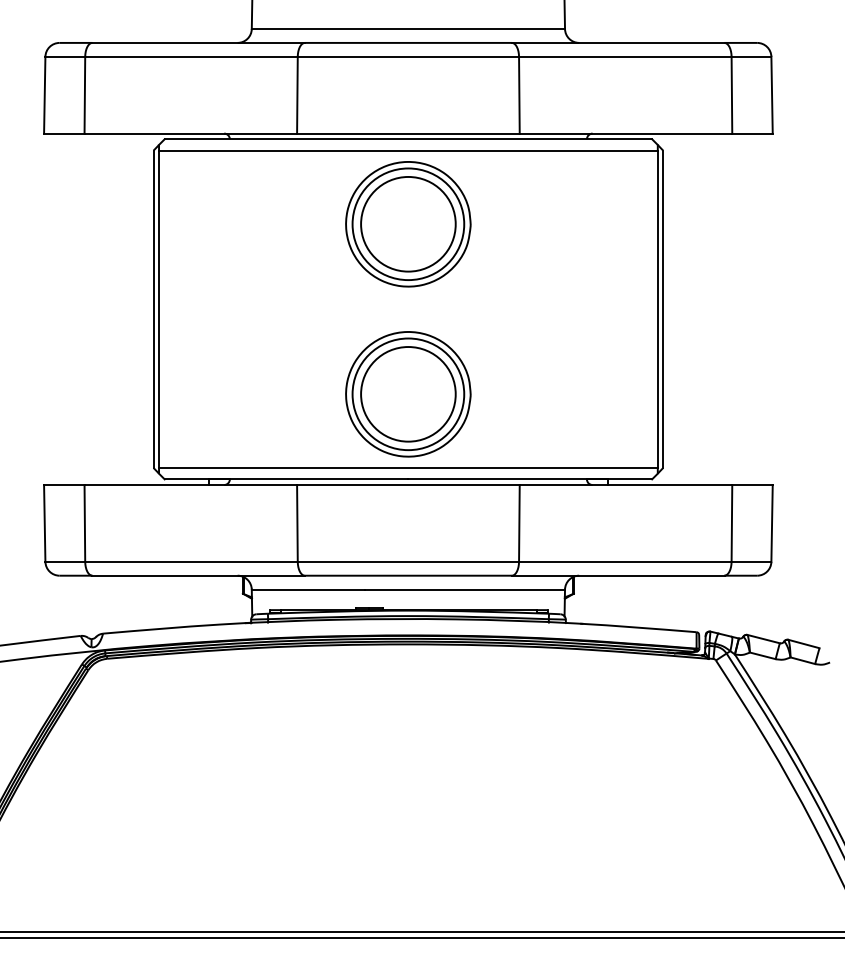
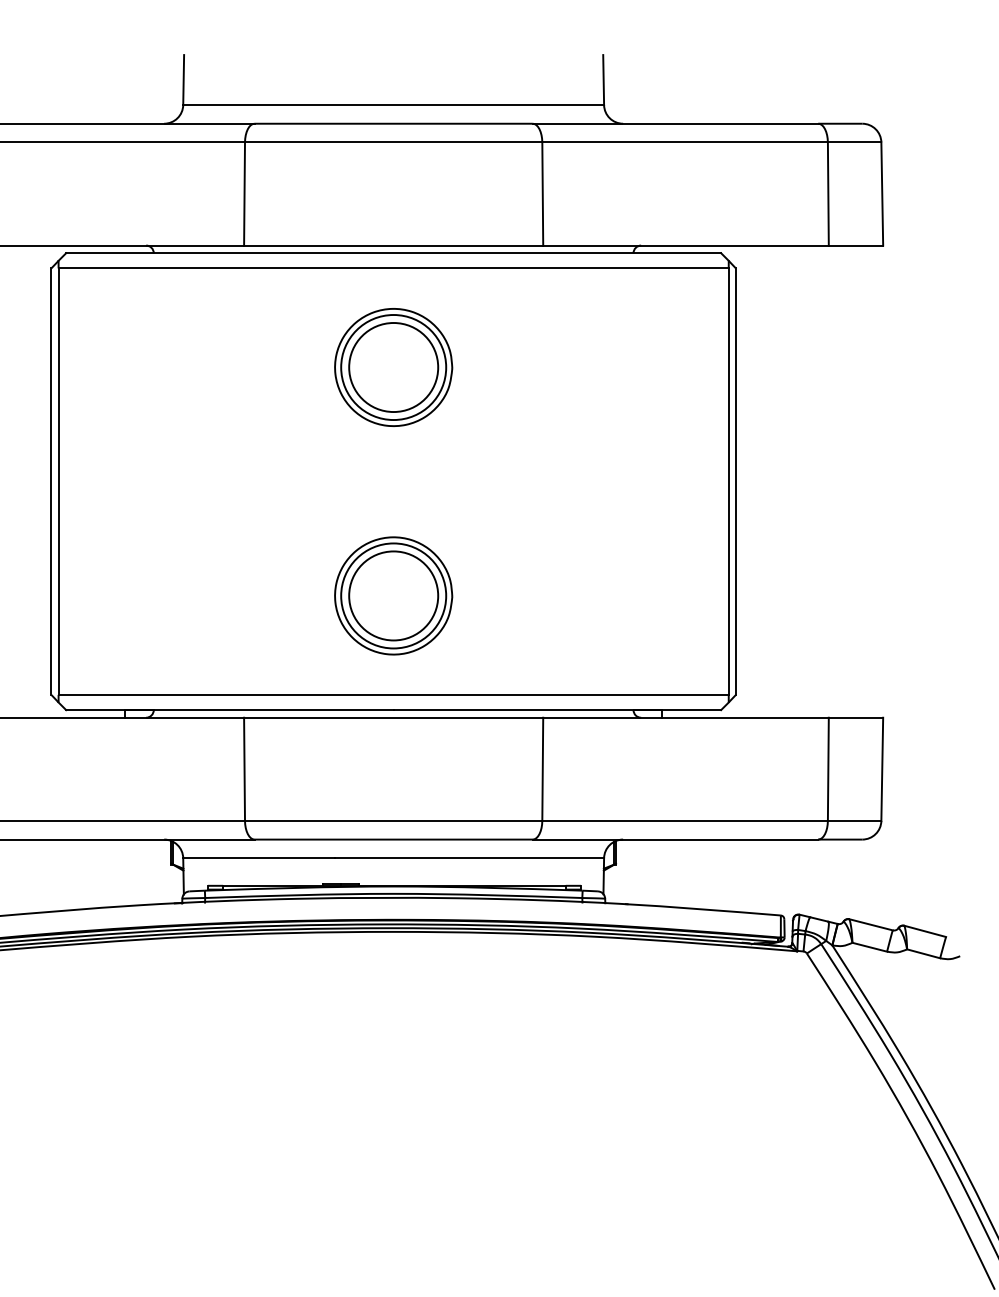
part: (408, 224) -> (393, 367), size x0.7
part: (408, 394) -> (393, 596), size x0.7

